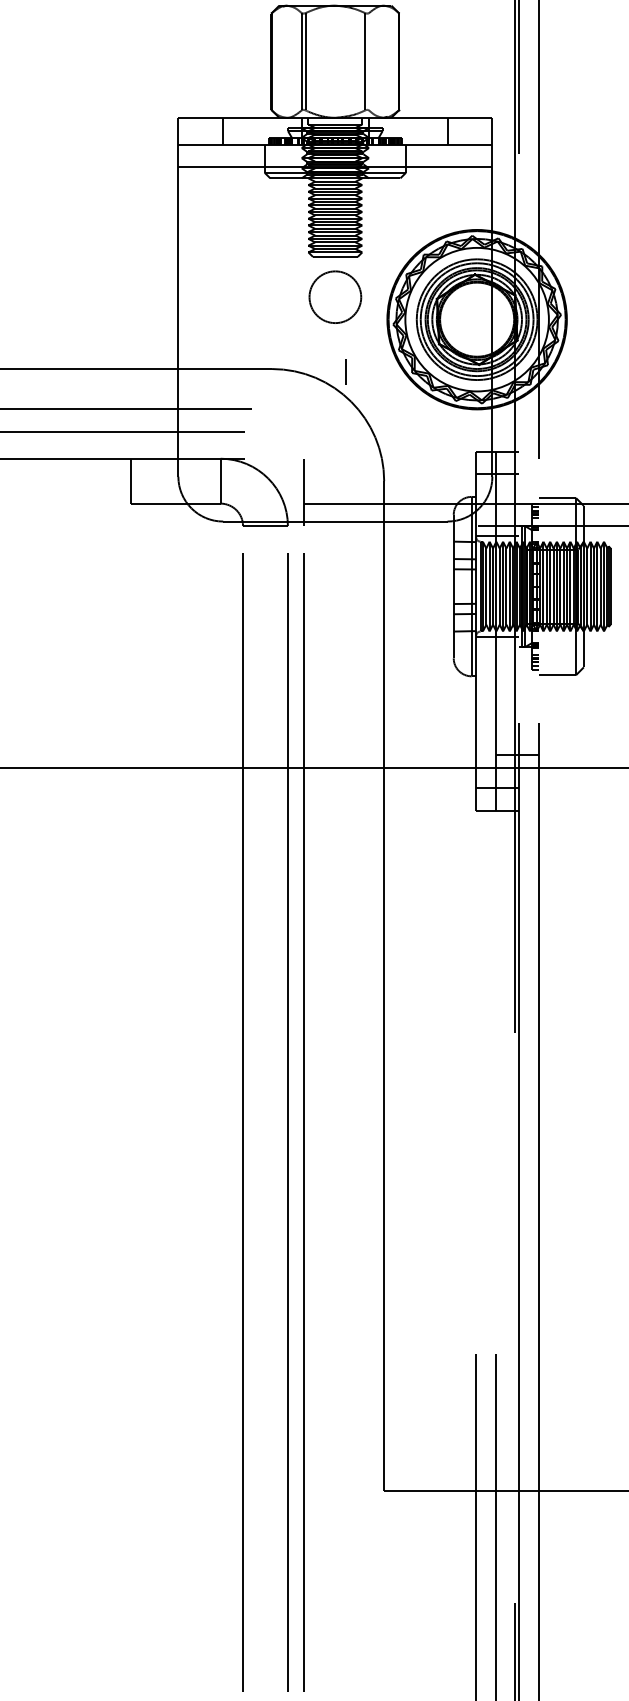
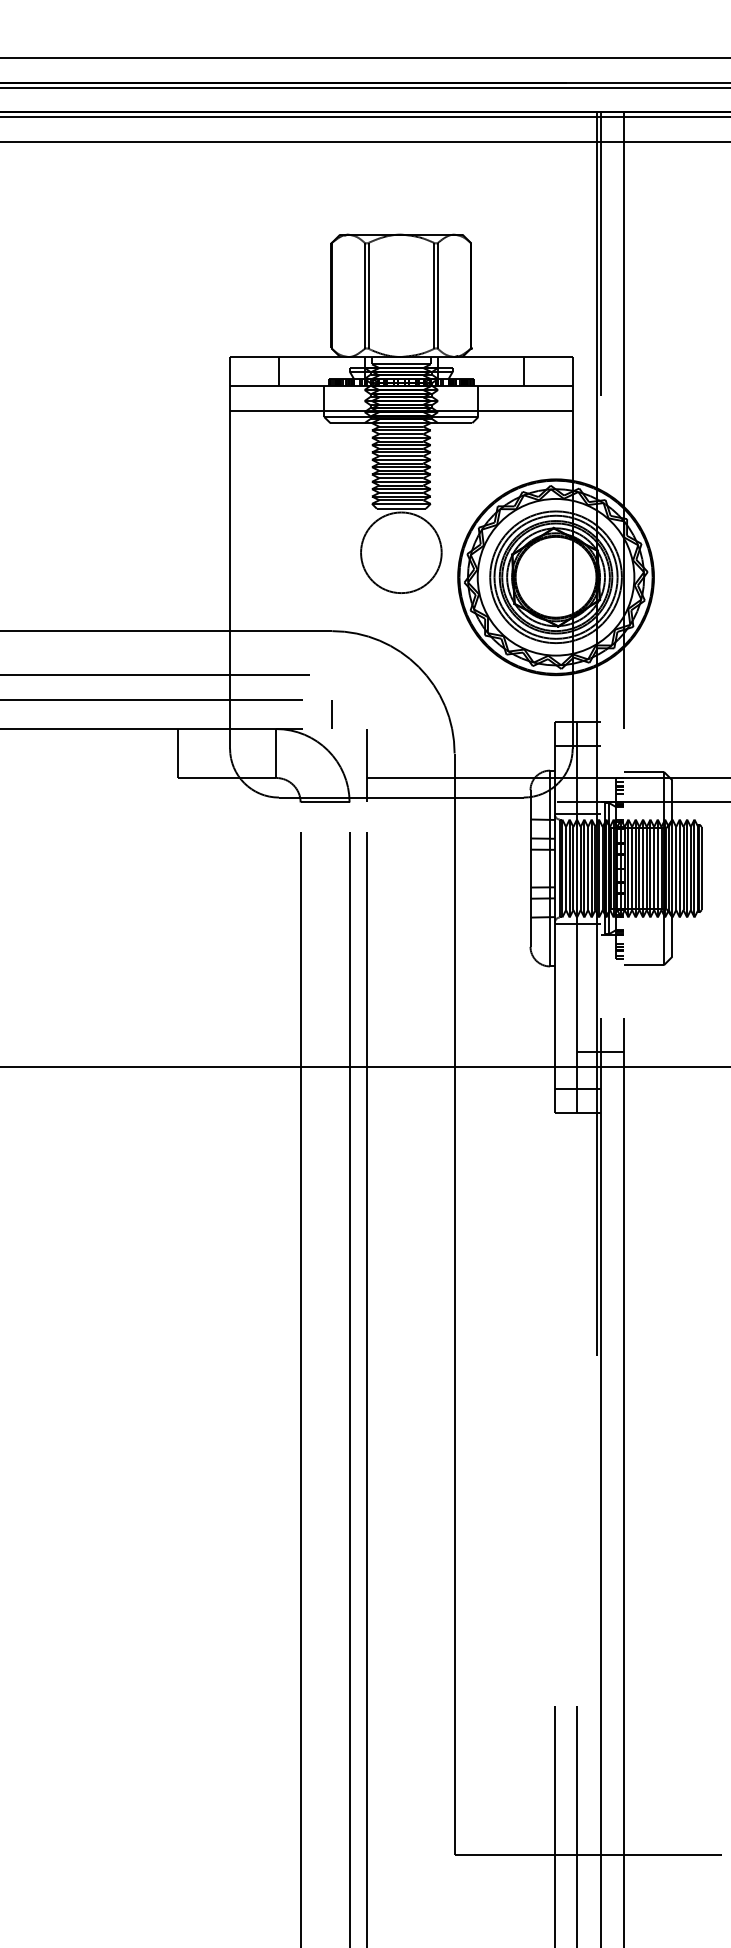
line: (369, 61) -> (438, 295), added
circle: (335, 296) -> (401, 552), size x1.43
line: (345, 372) -> (331, 714), moved

